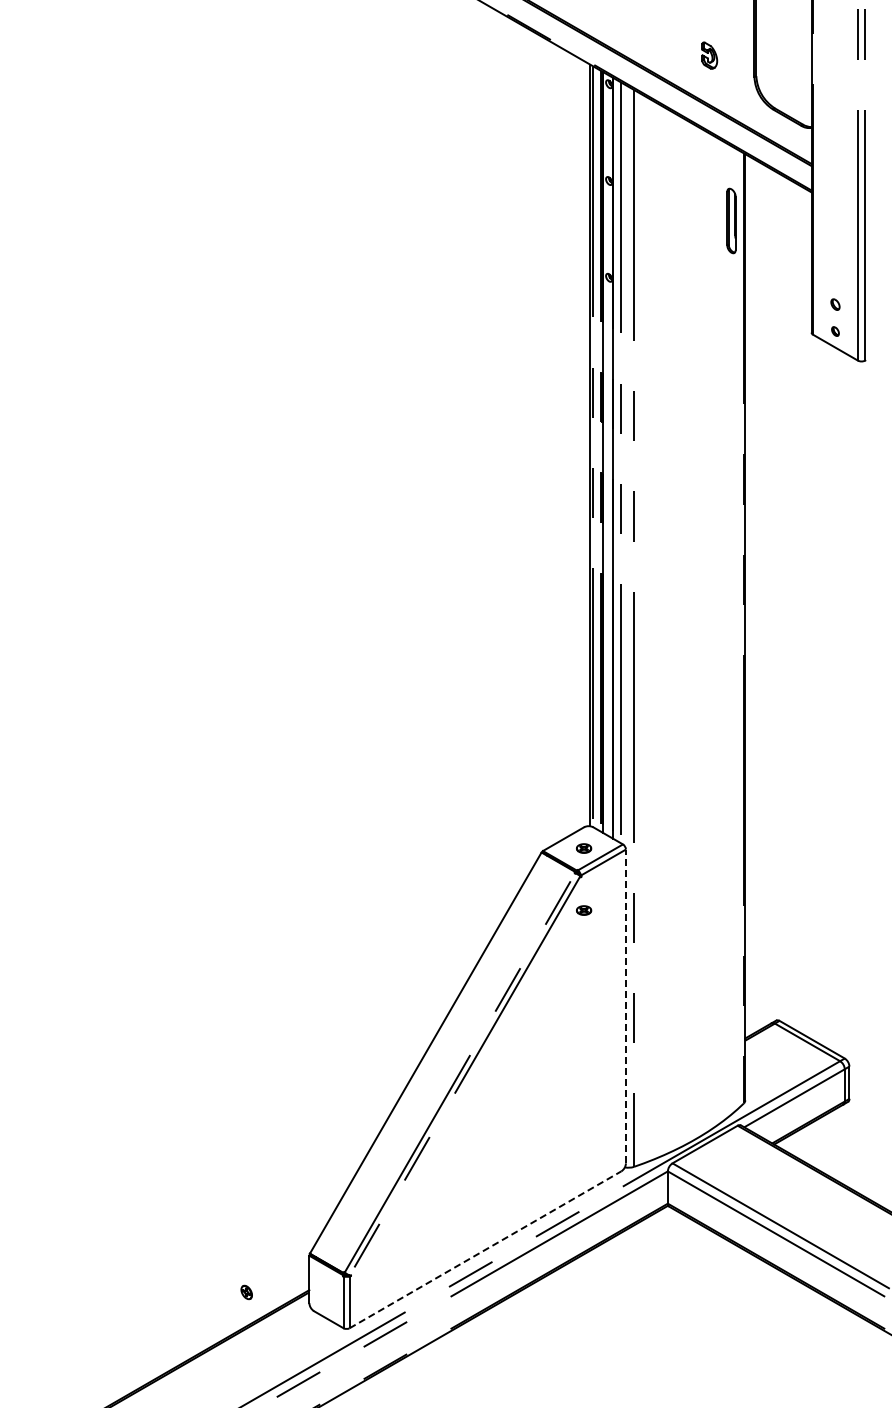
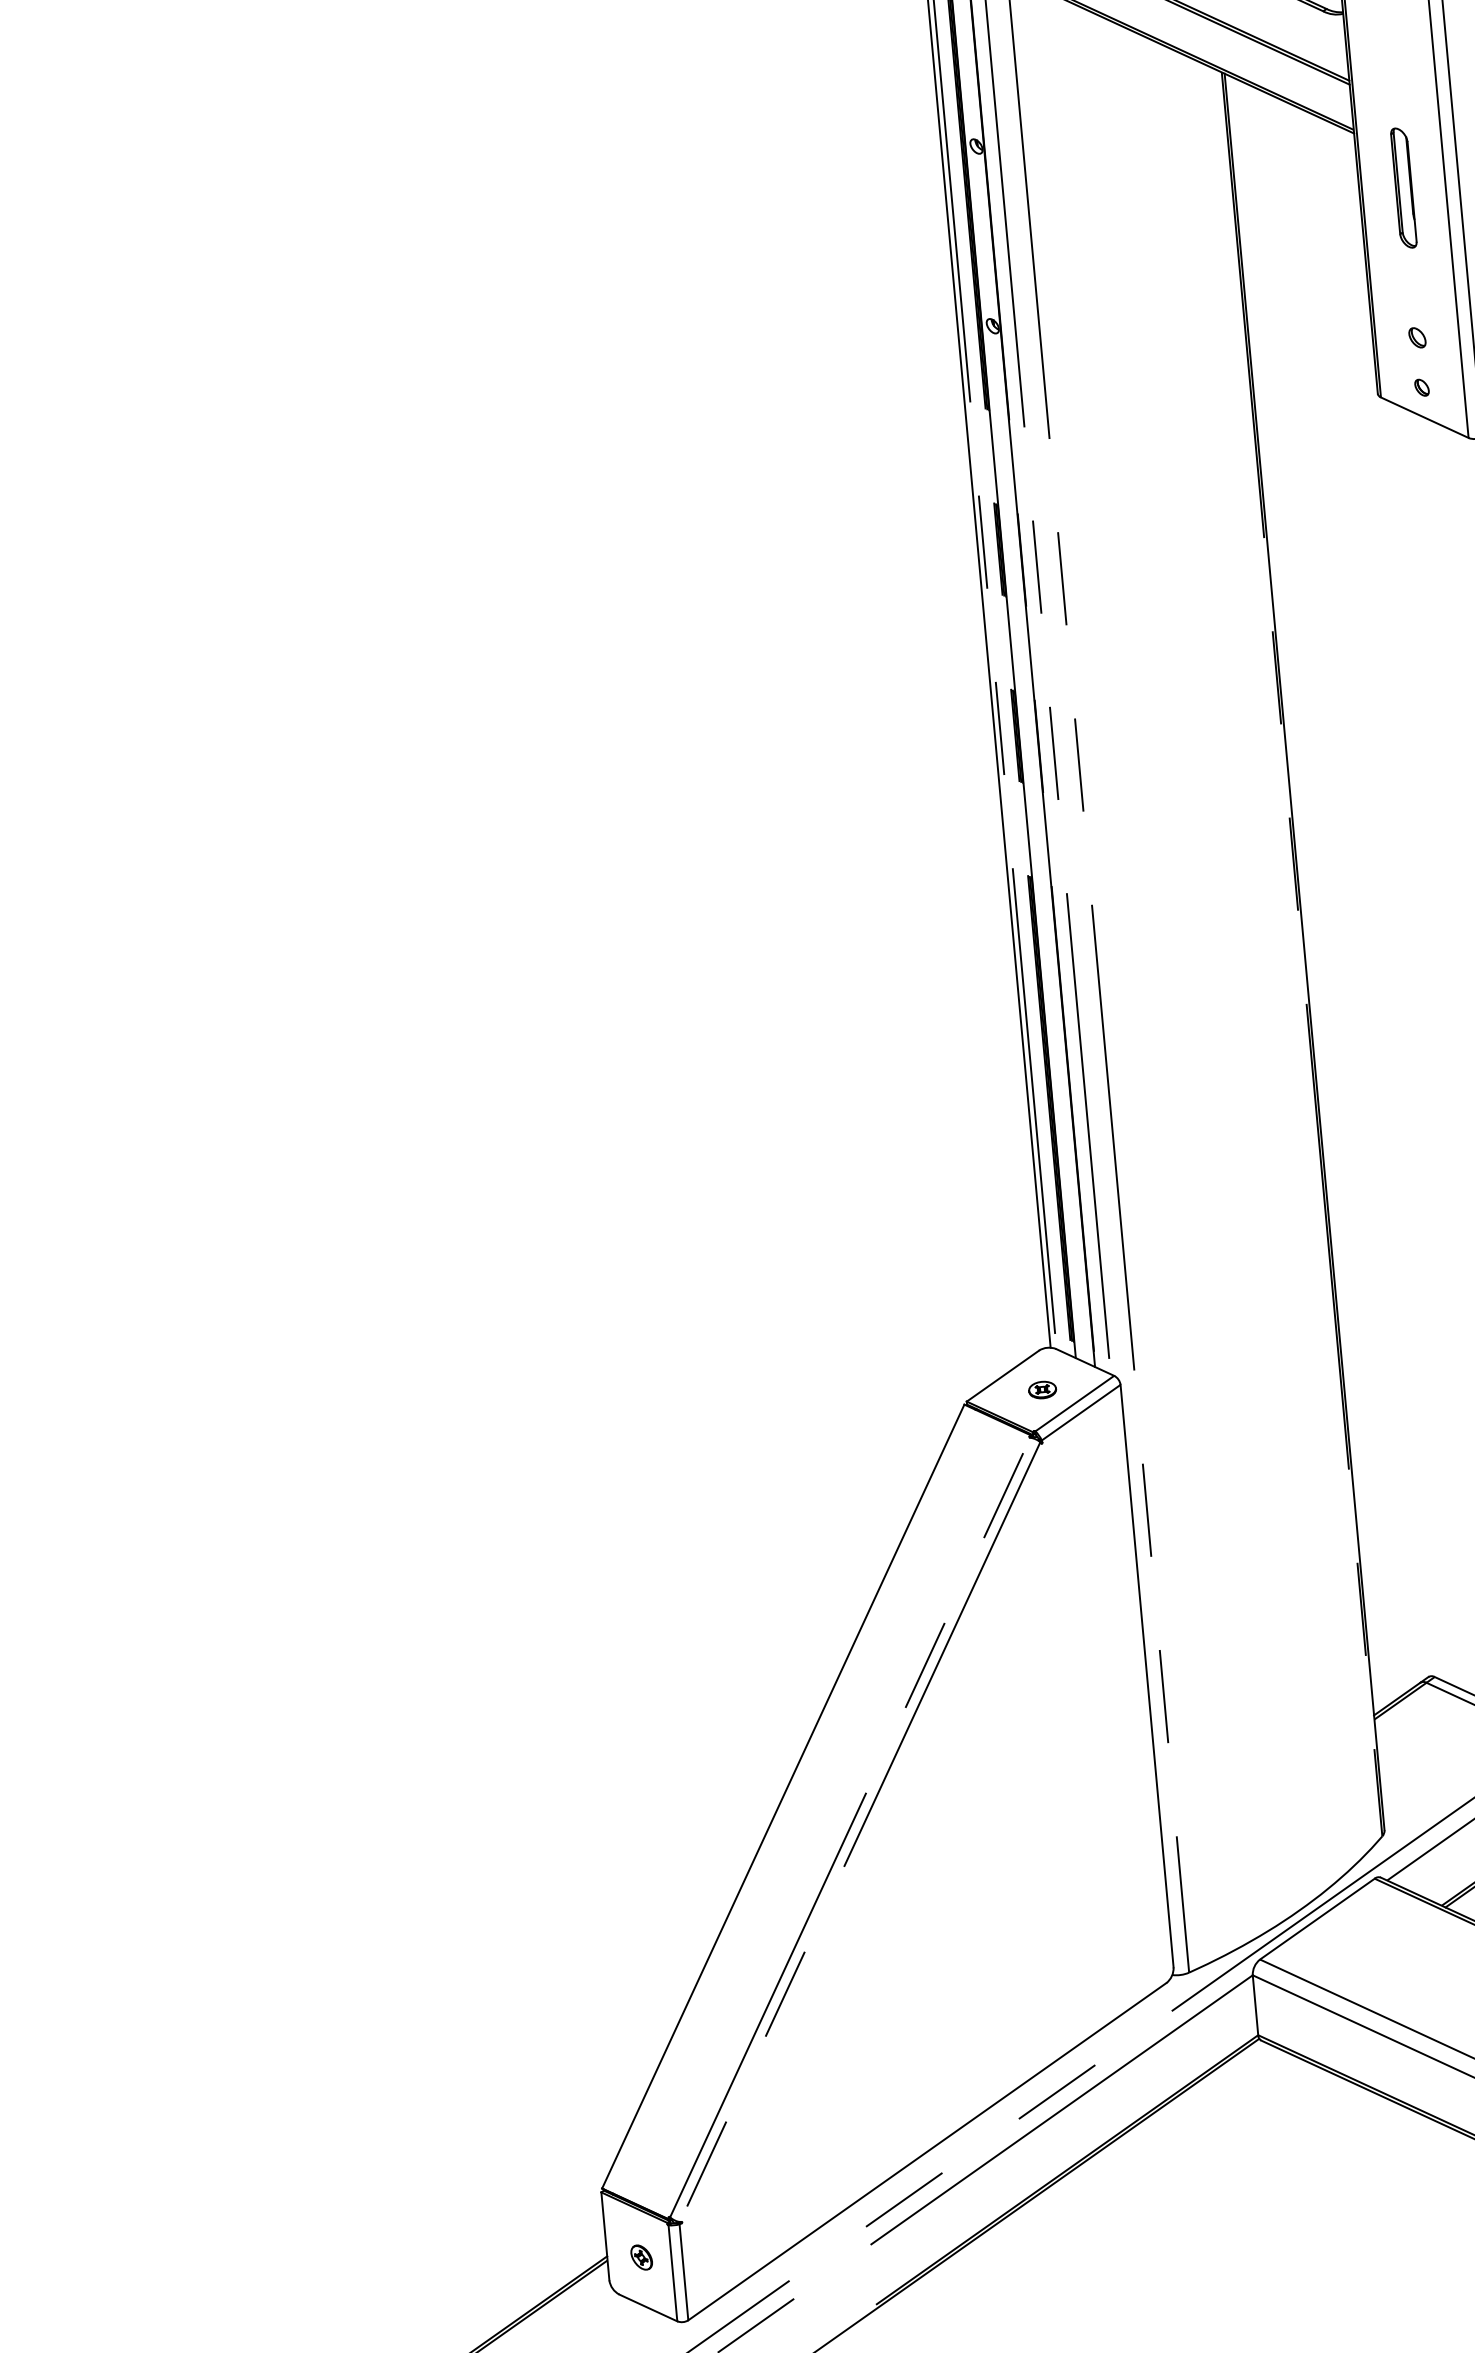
part: (731, 220) -> (1403, 187), moved
part: (584, 910) -> (1053, 1505), removed
line: (625, 1006) -> (1146, 1676), dashed -> solid
line: (485, 1249) -> (927, 2151), dashed -> solid
part: (246, 1292) -> (641, 2257), moved

